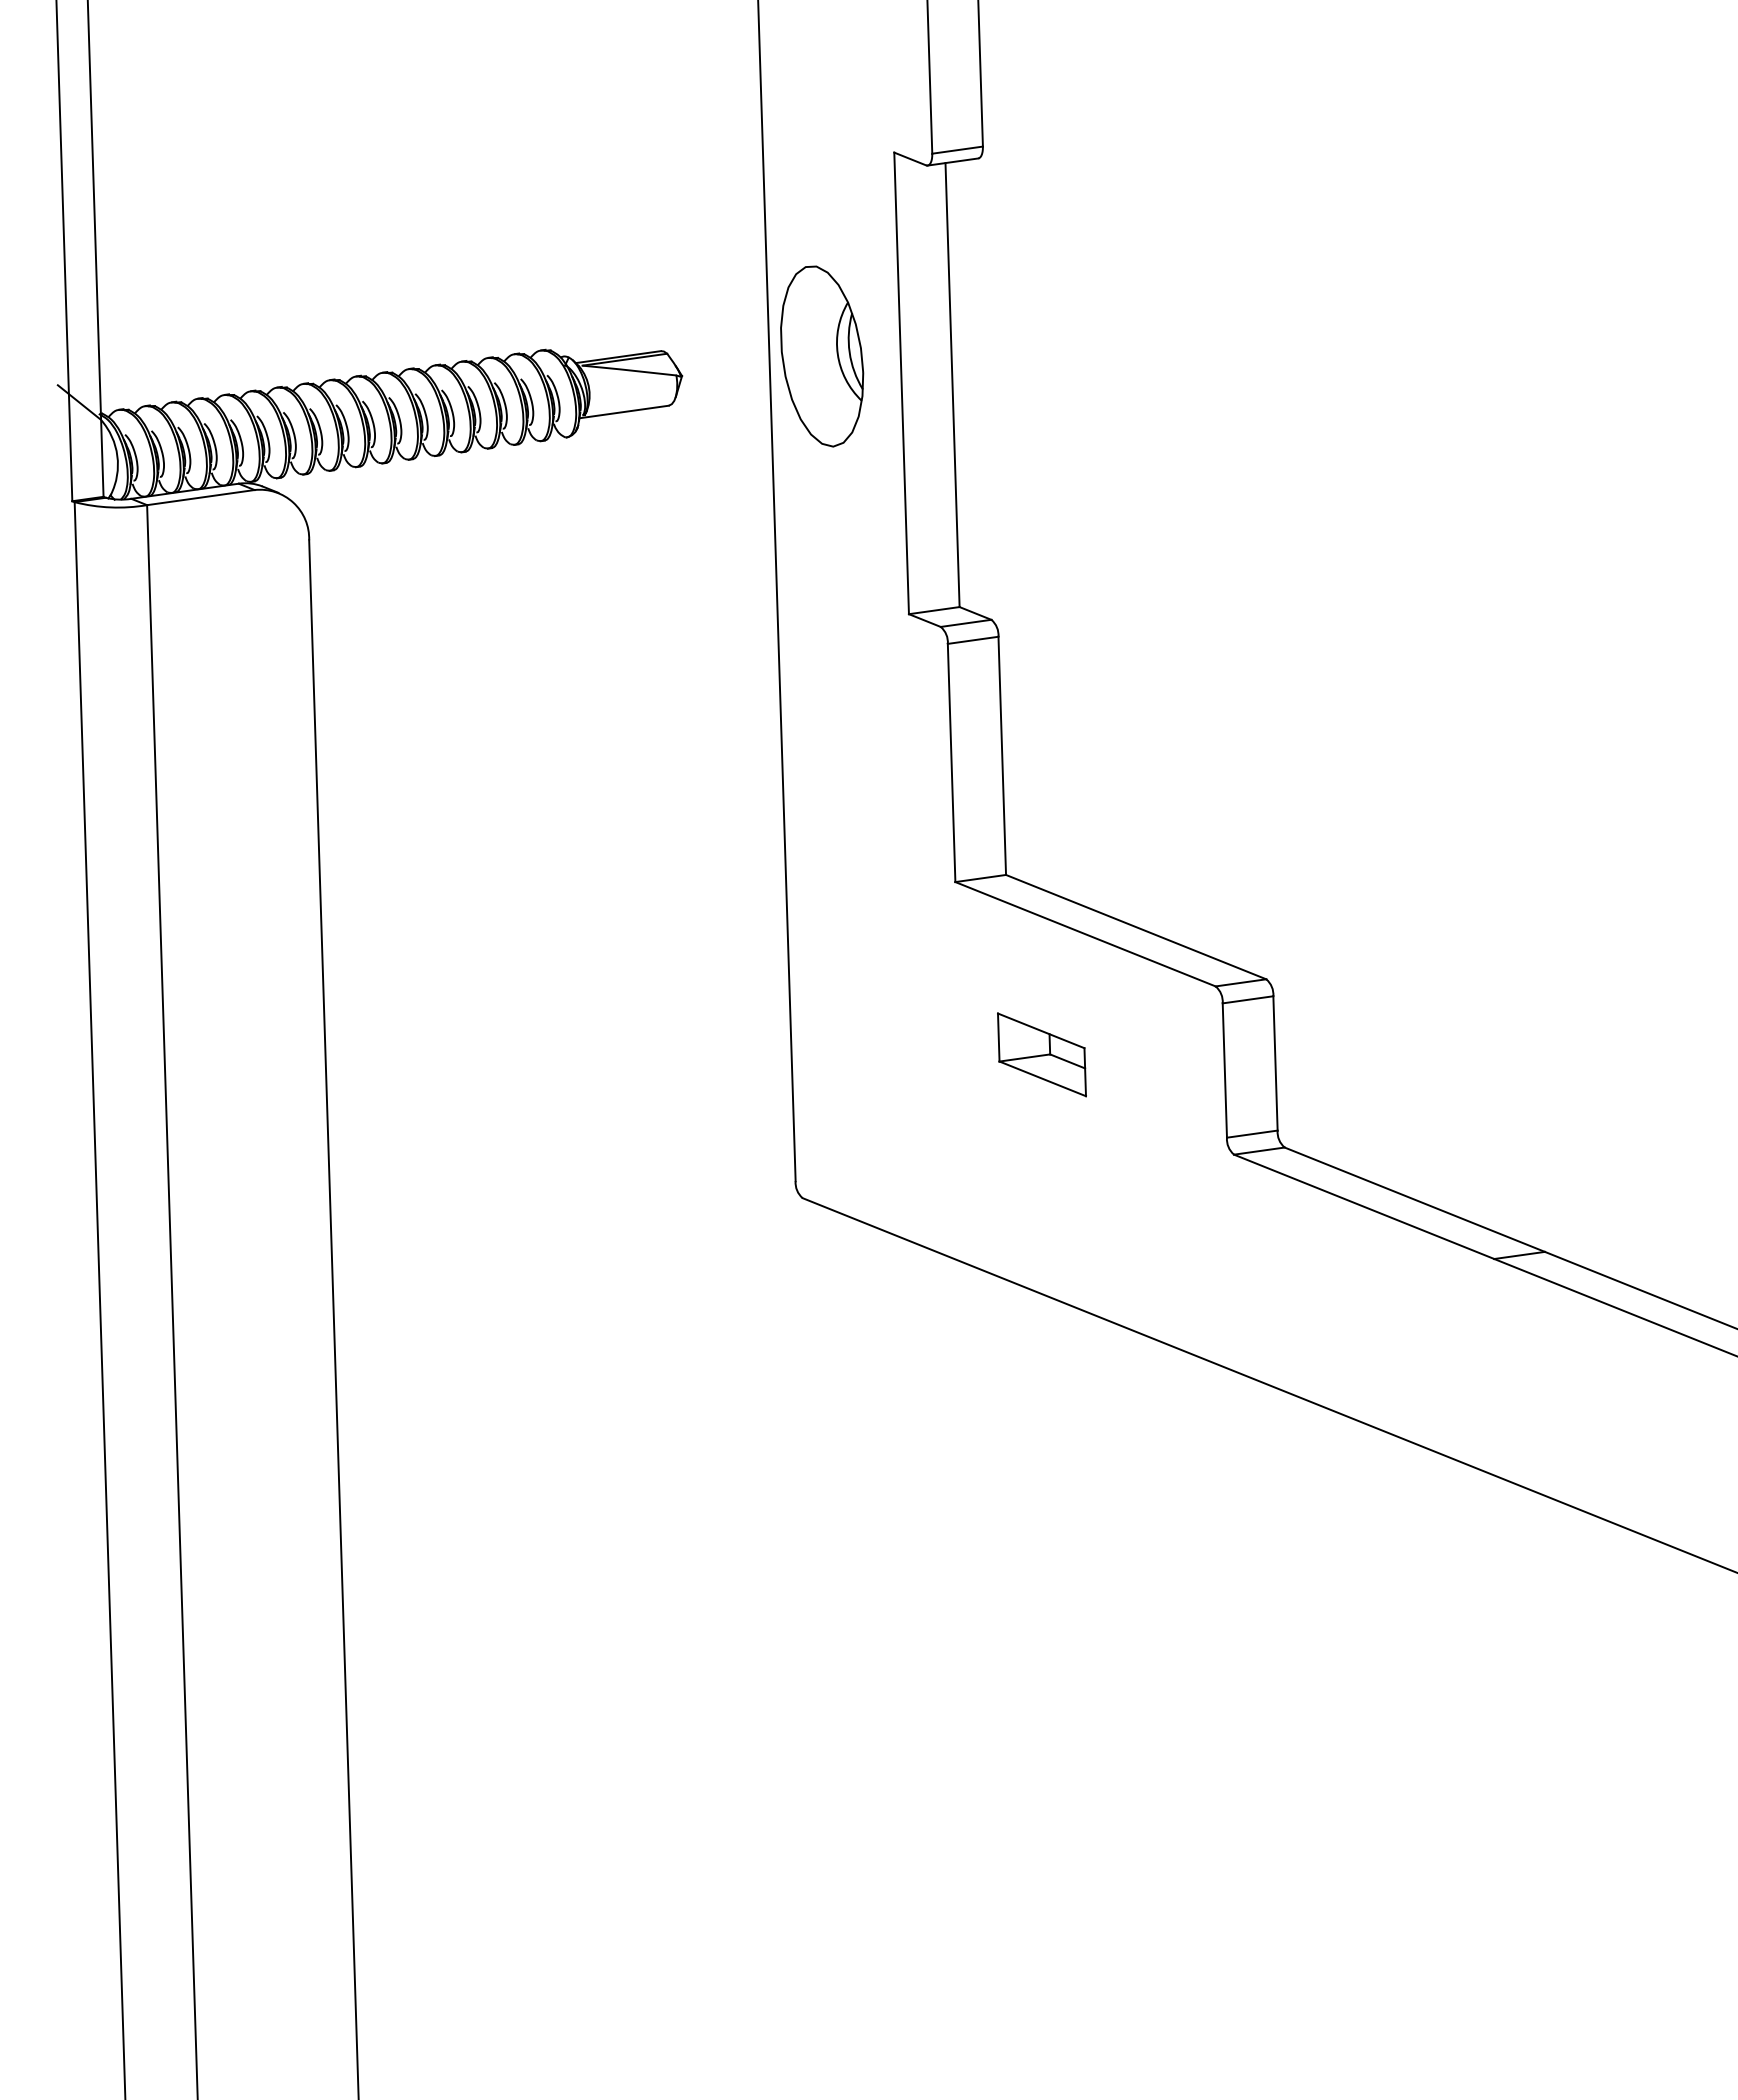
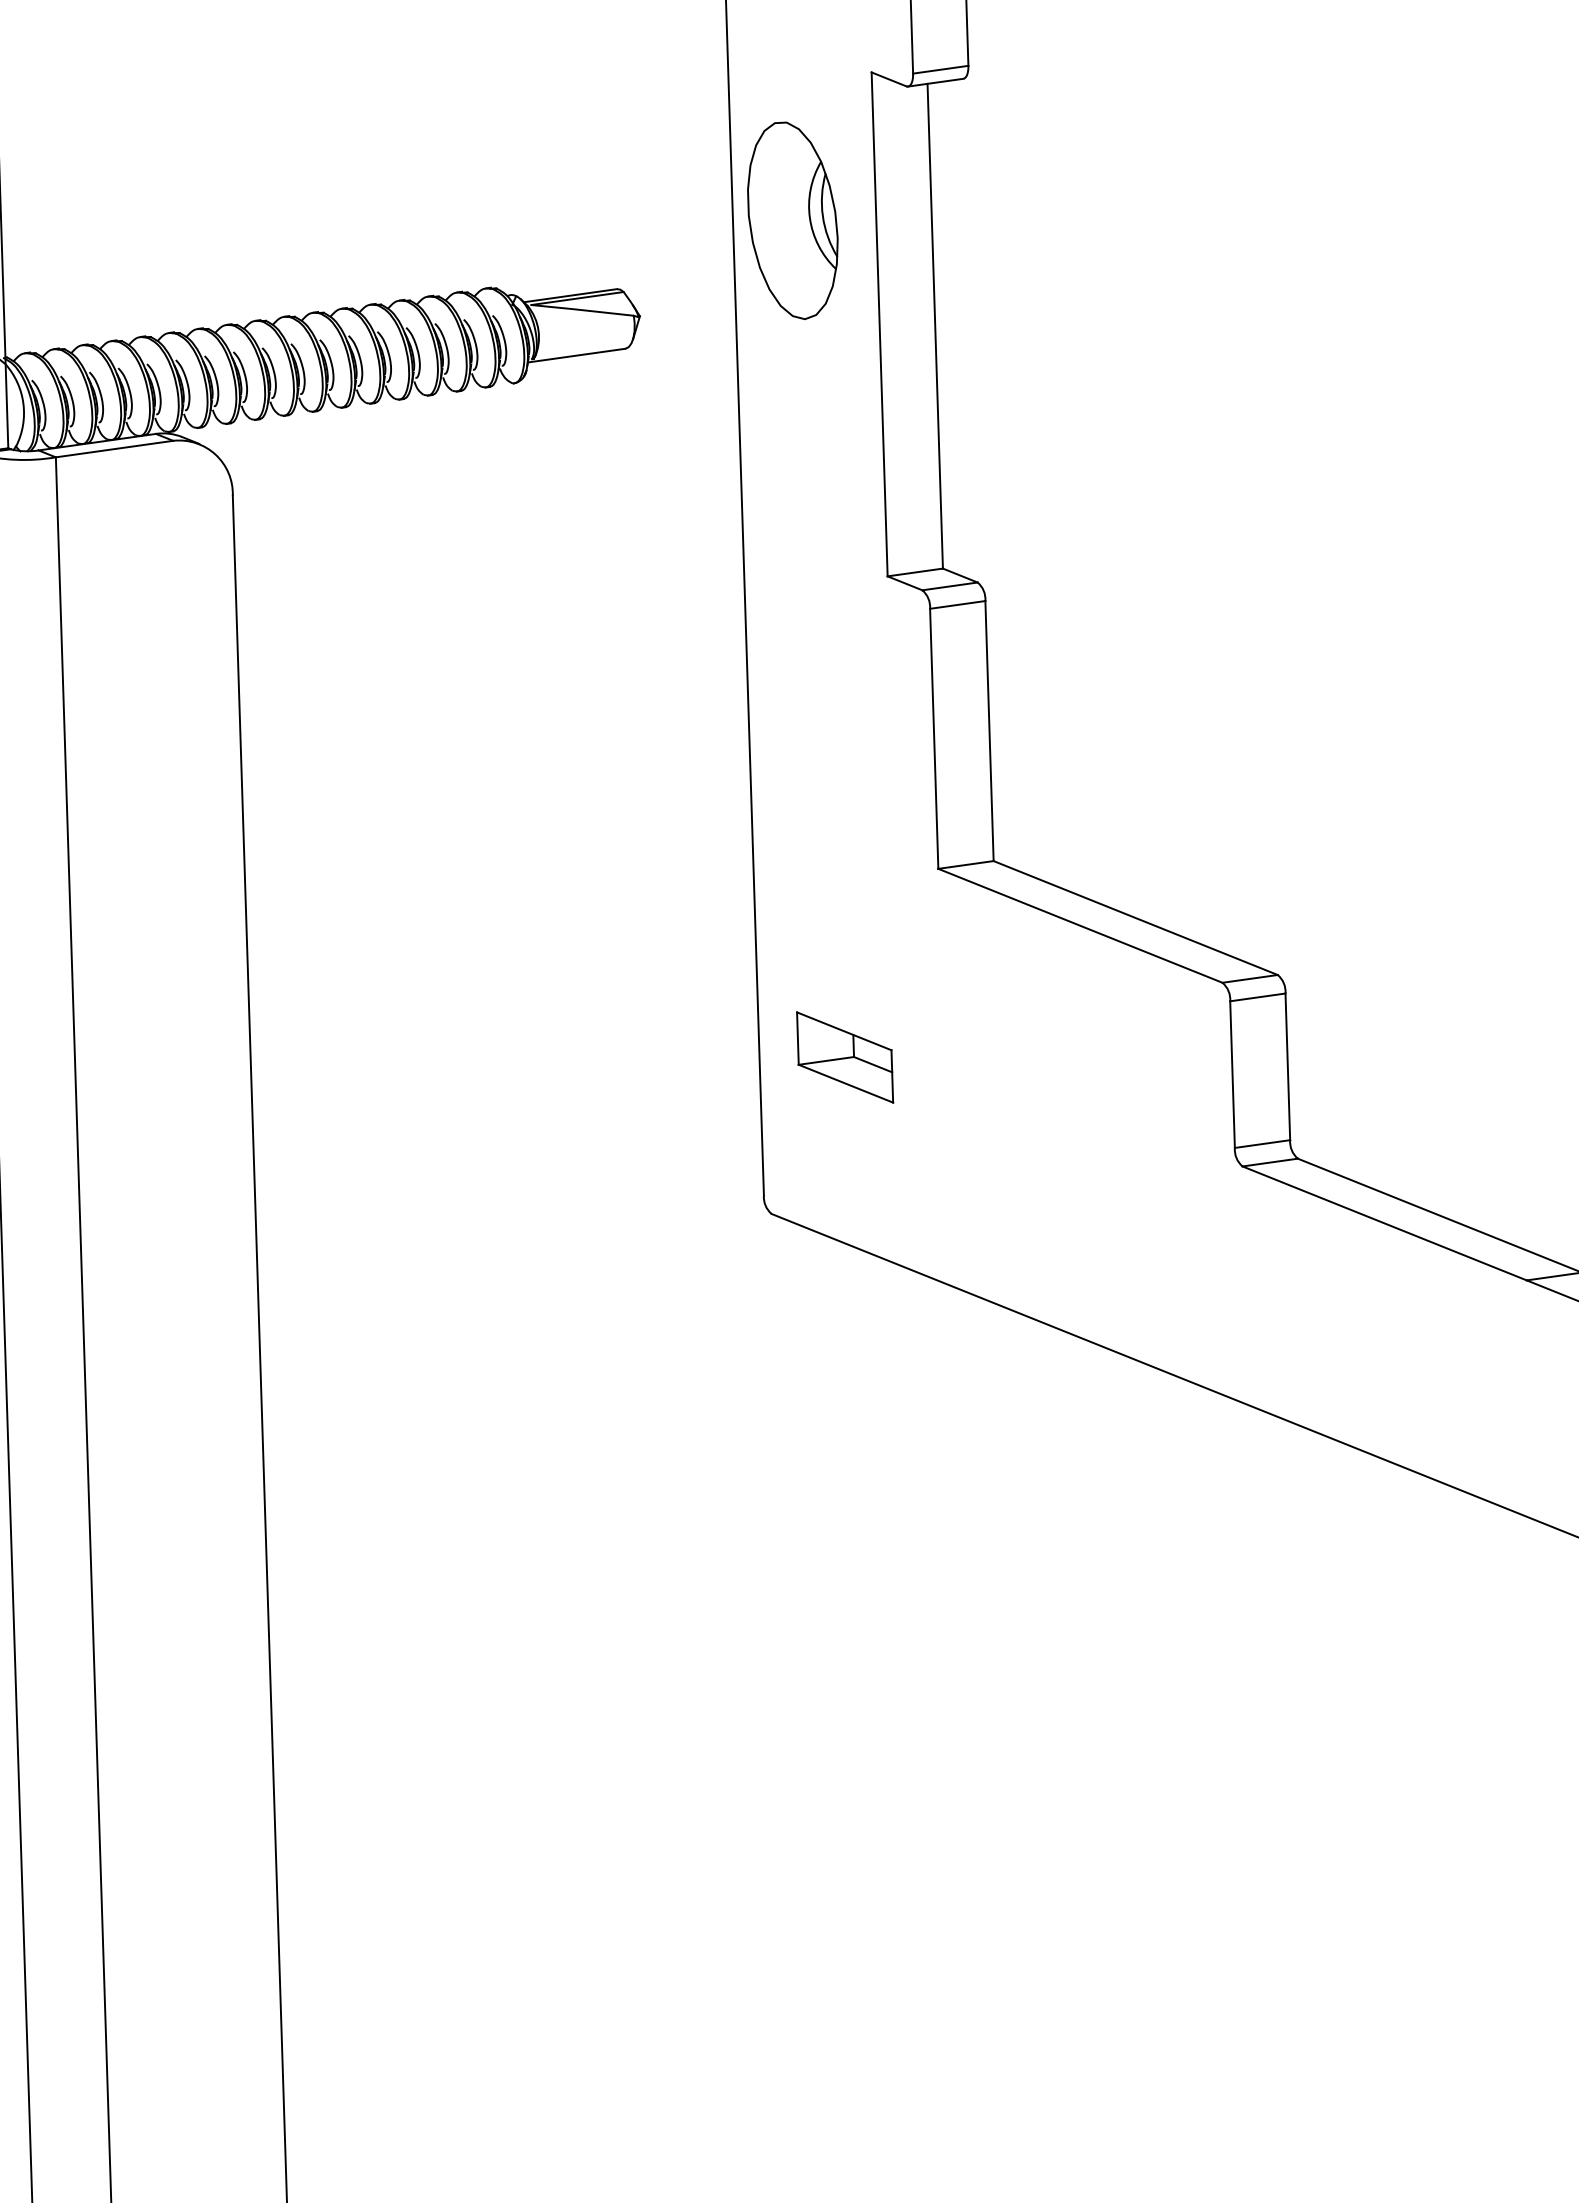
part: (822, 356) -> (793, 220), moved
part: (1041, 1054) -> (844, 1057), moved

